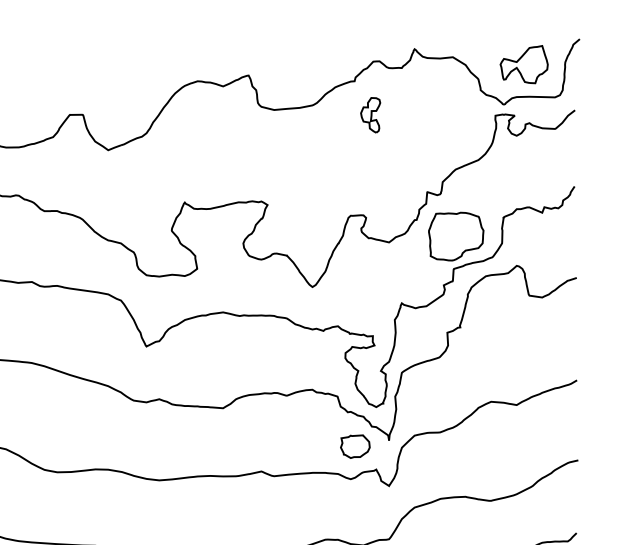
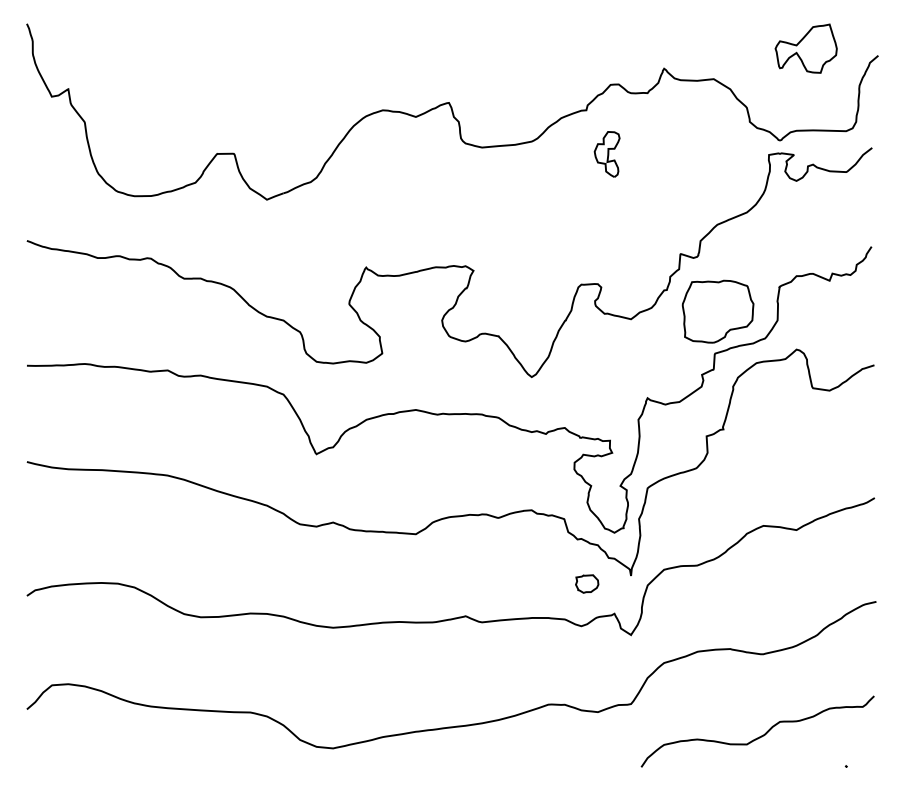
part: (523, 64) -> (805, 48), moved
part: (354, 446) -> (586, 583), size x0.6

